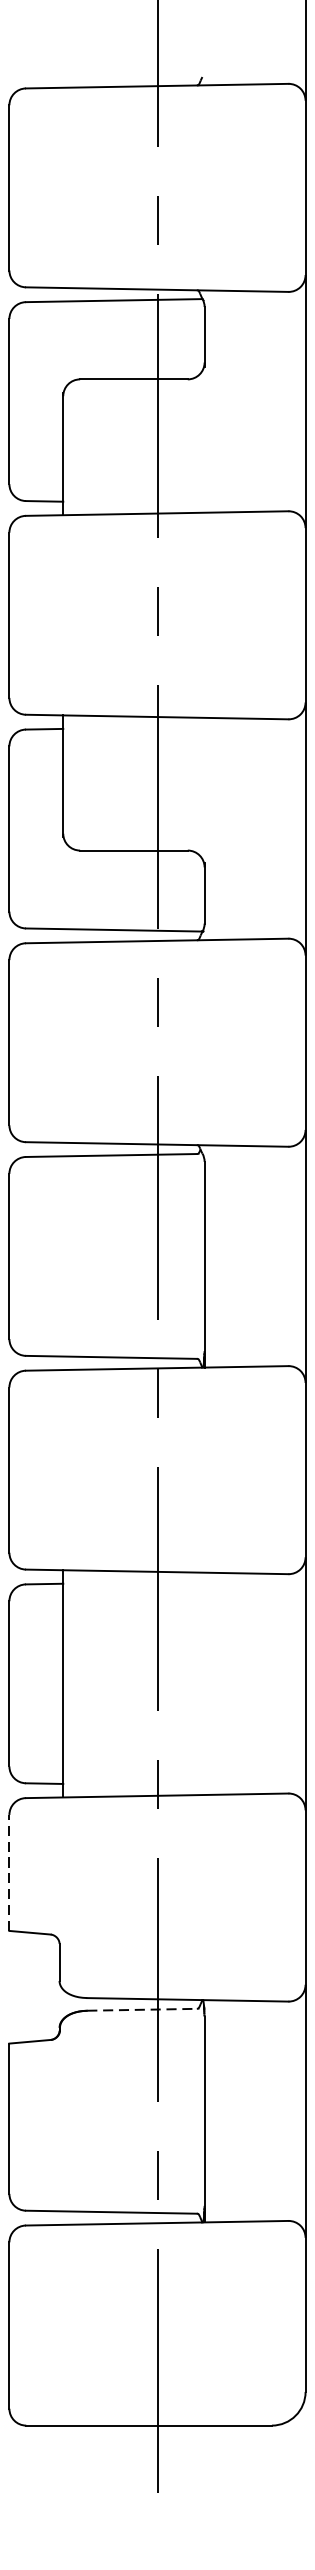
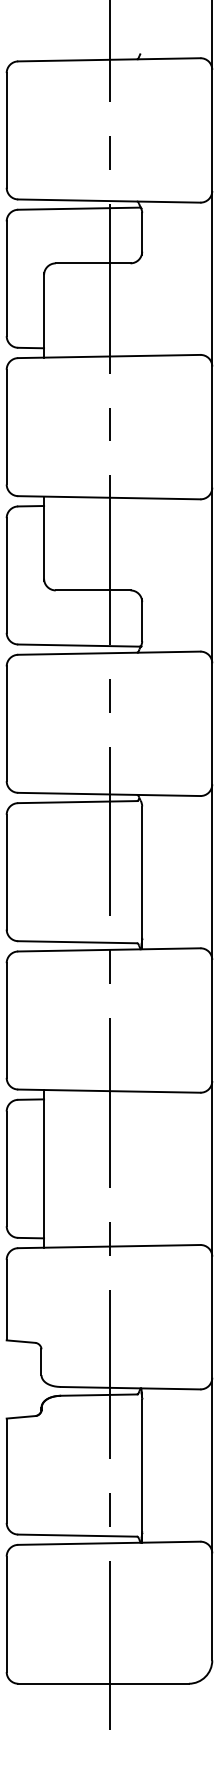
line: (9, 1872) -> (6, 1299), dashed -> solid
line: (143, 2010) -> (99, 1395), dashed -> solid

